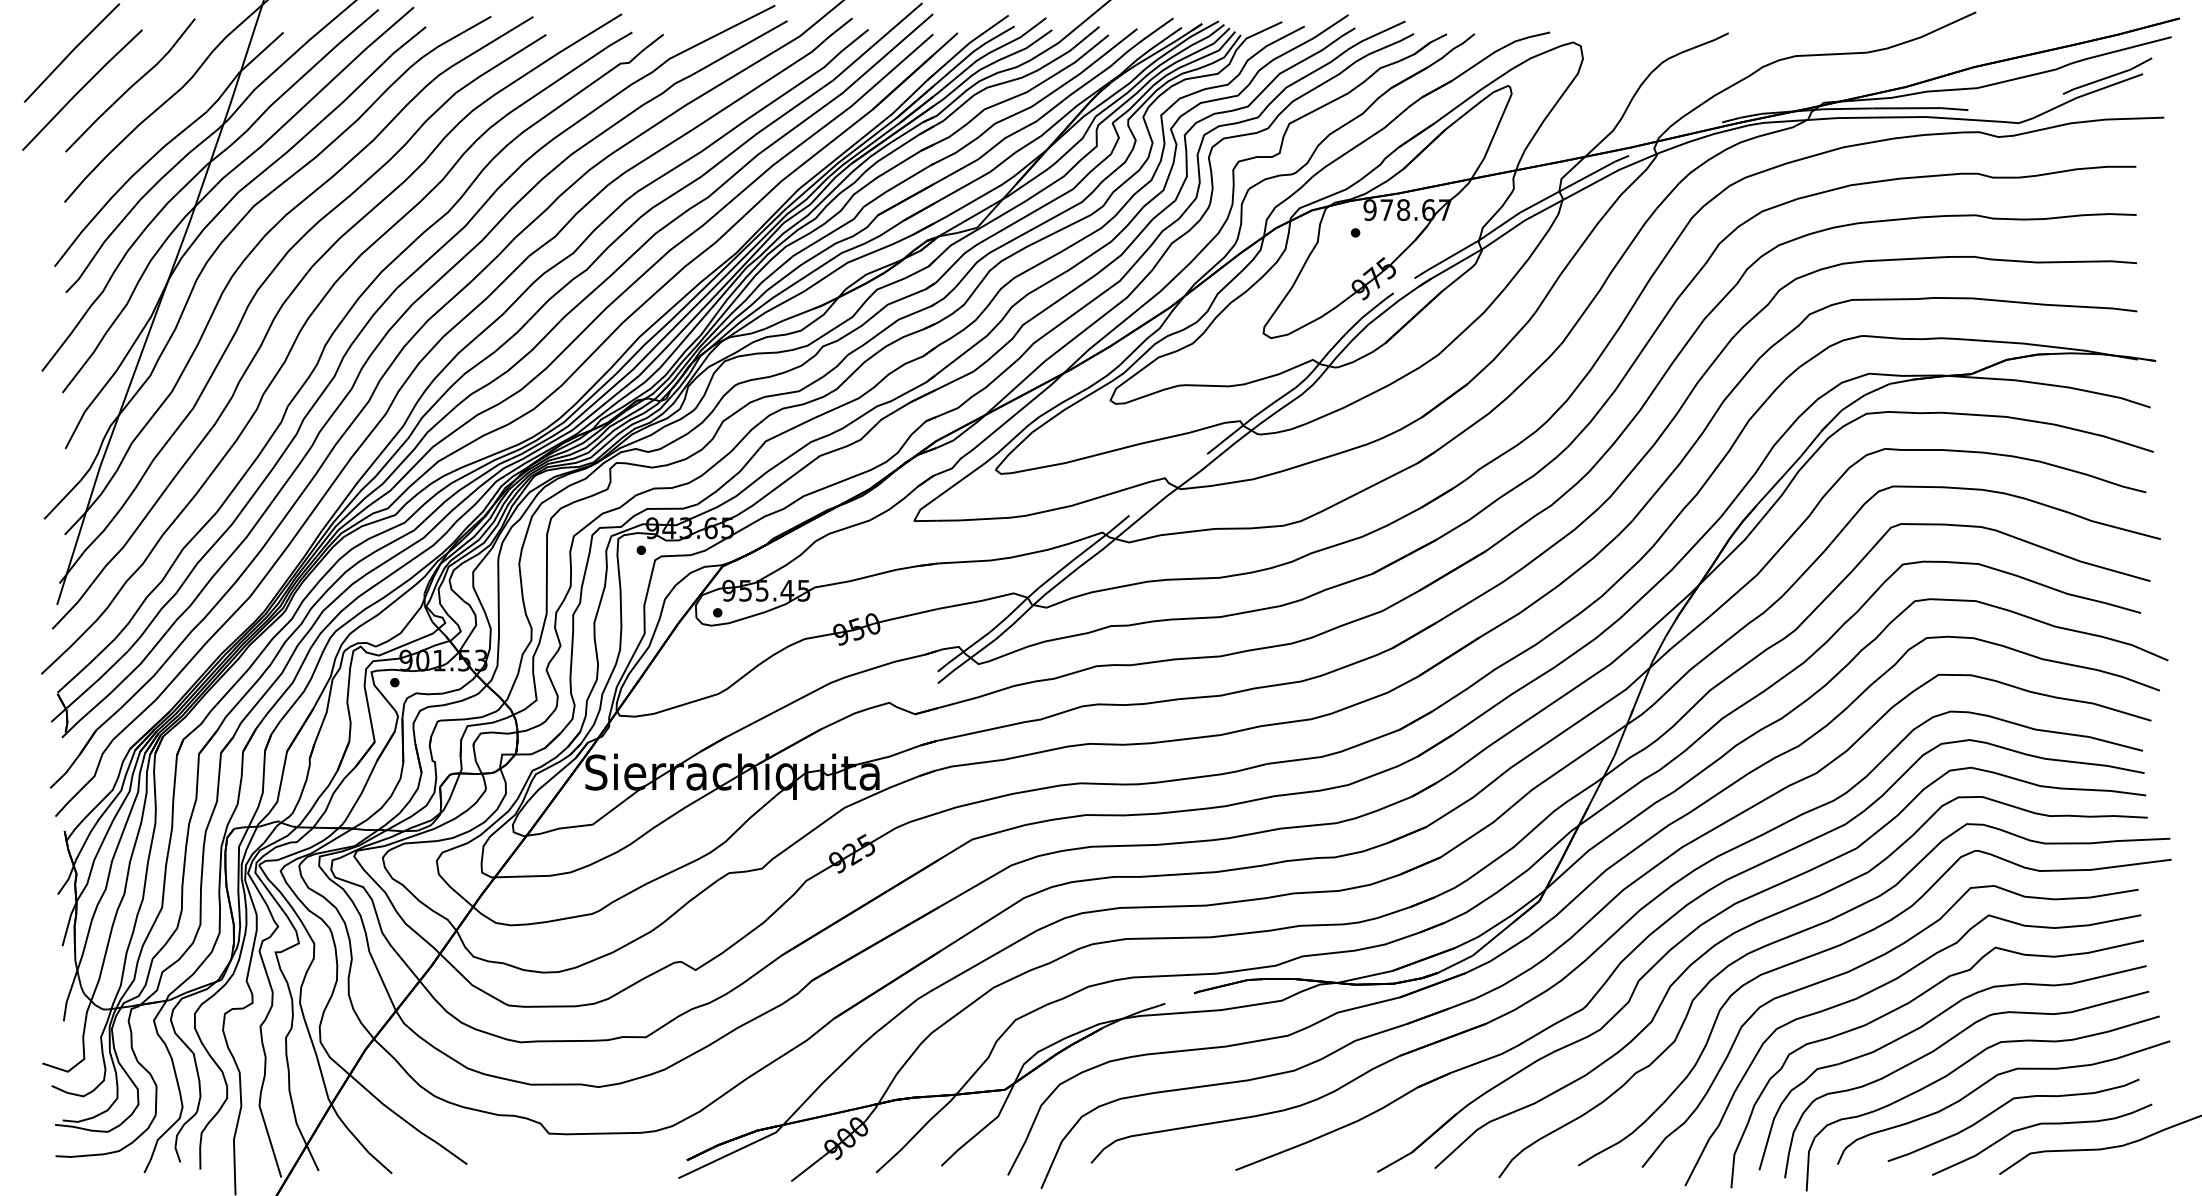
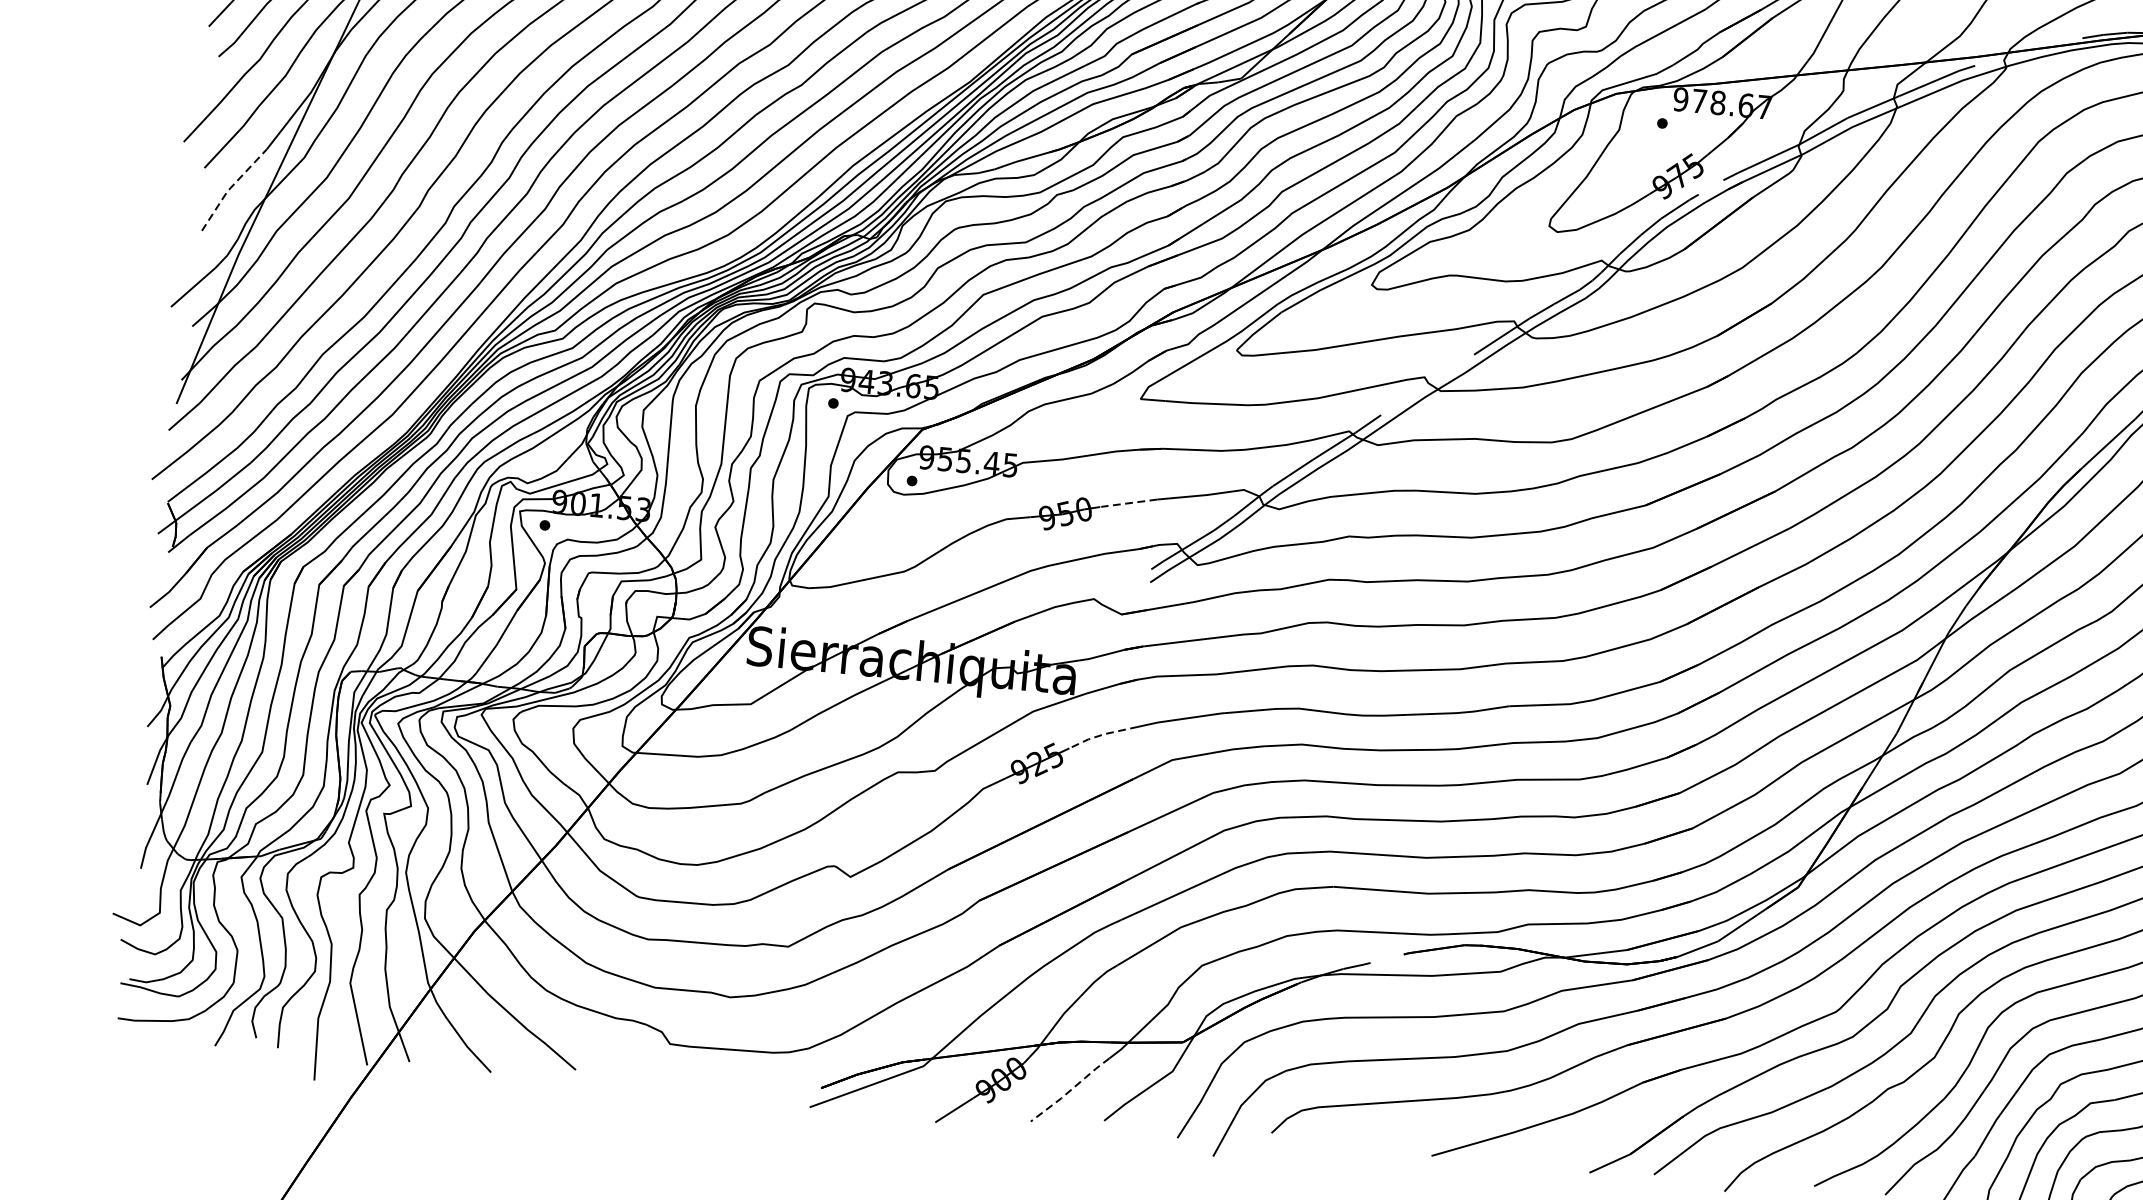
line: (87, 407) -> (230, 186), solid -> dashed
line: (911, 614) -> (1127, 502), solid -> dashed
line: (908, 822) -> (1103, 734), solid -> dashed
line: (908, 1141) -> (1070, 1090), solid -> dashed

